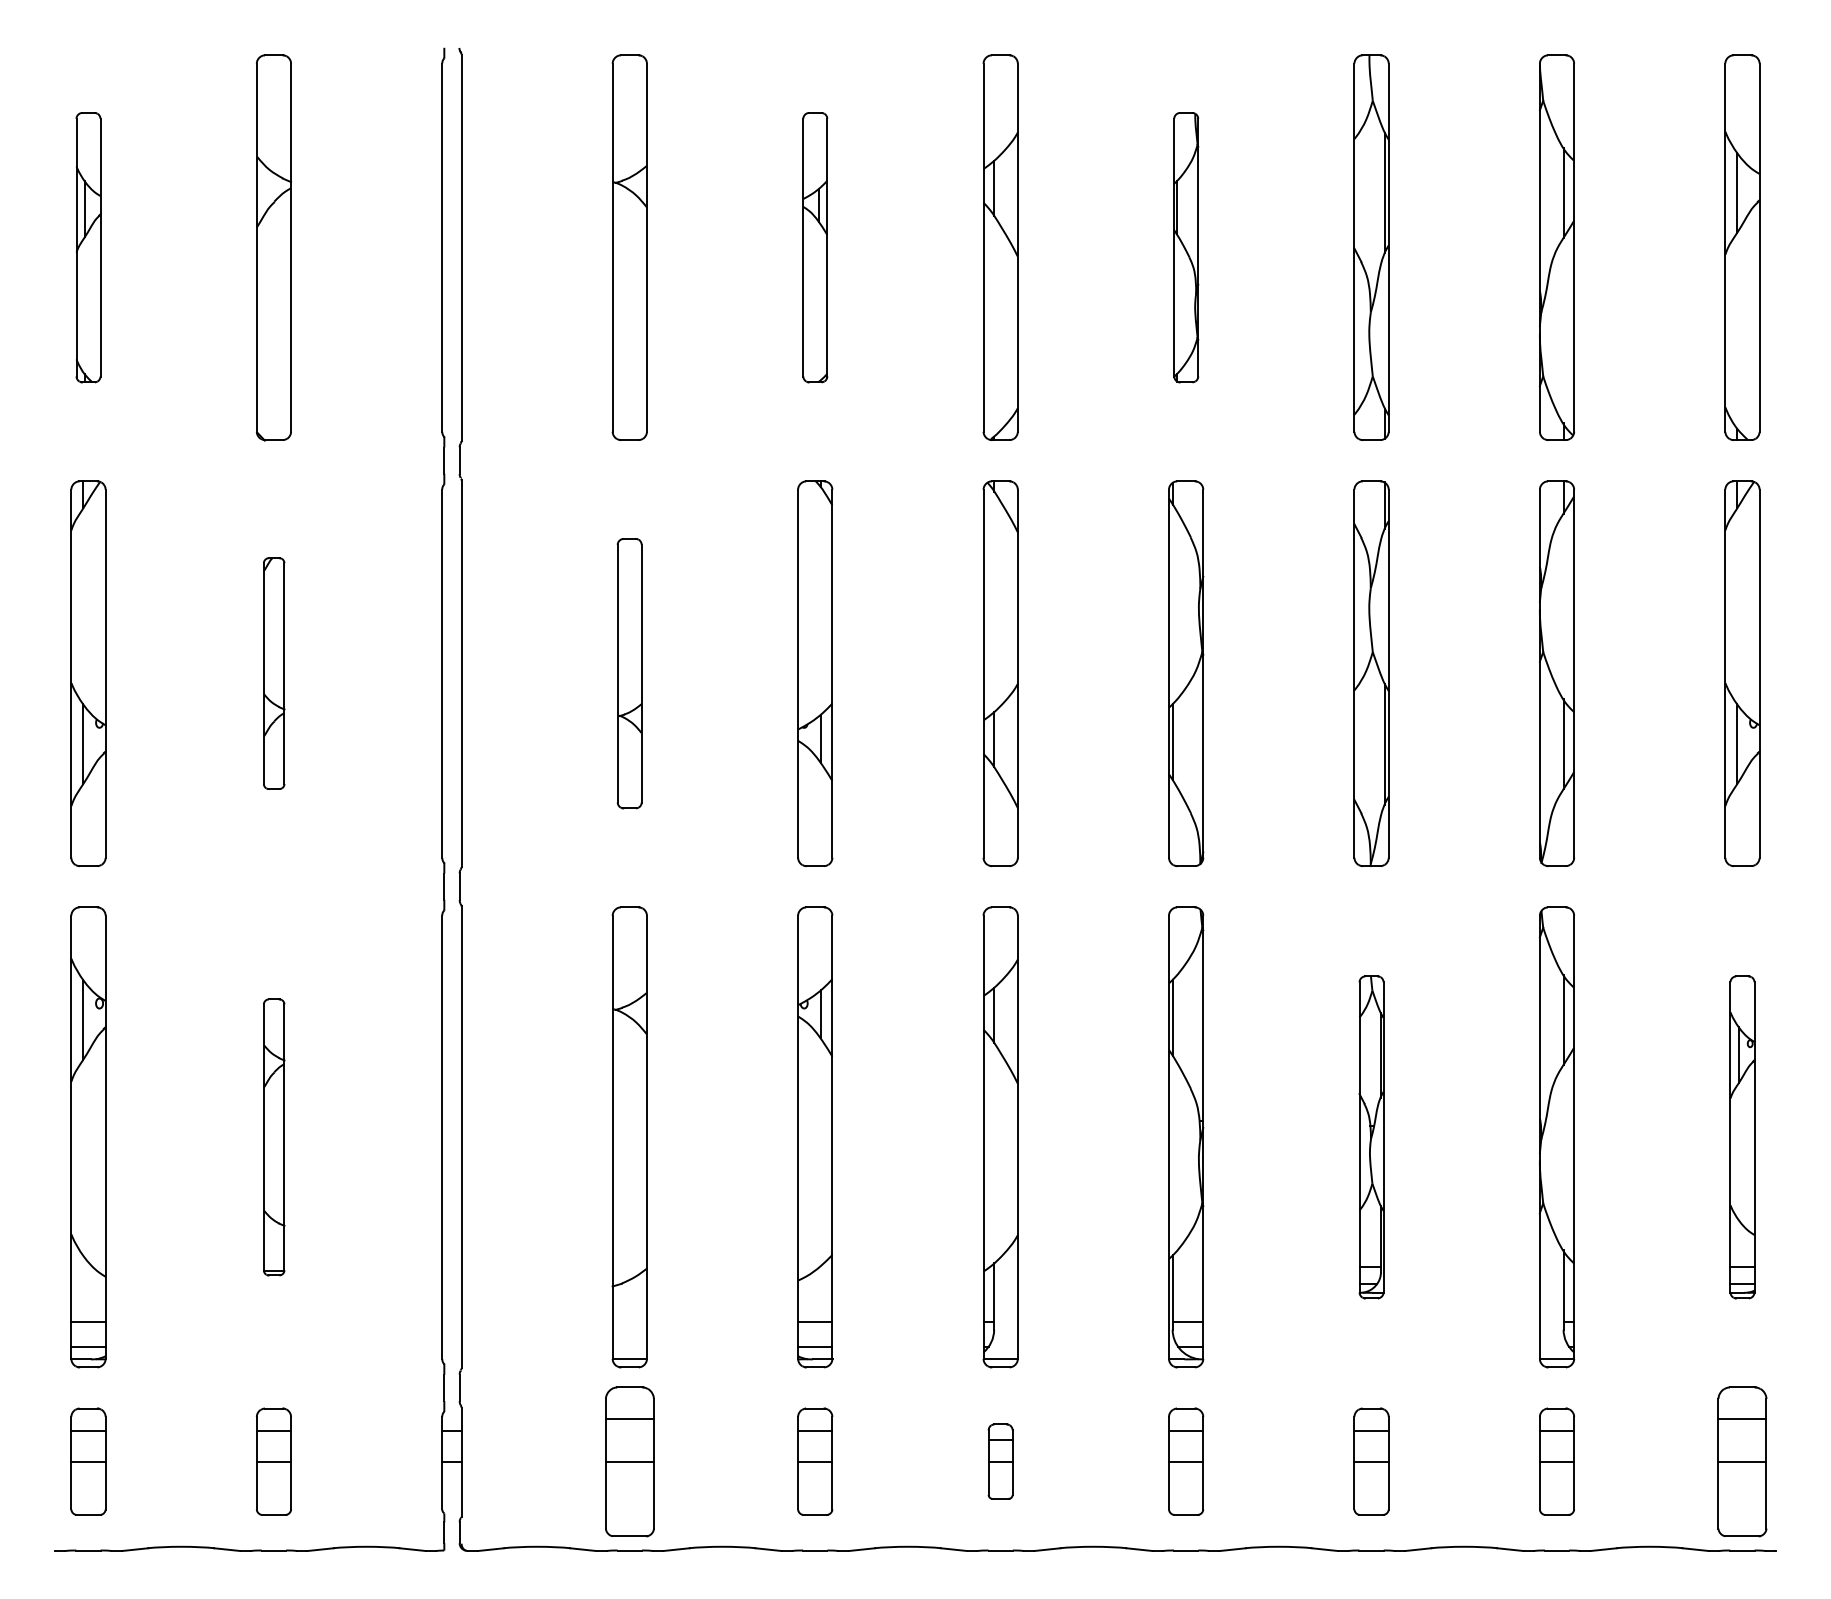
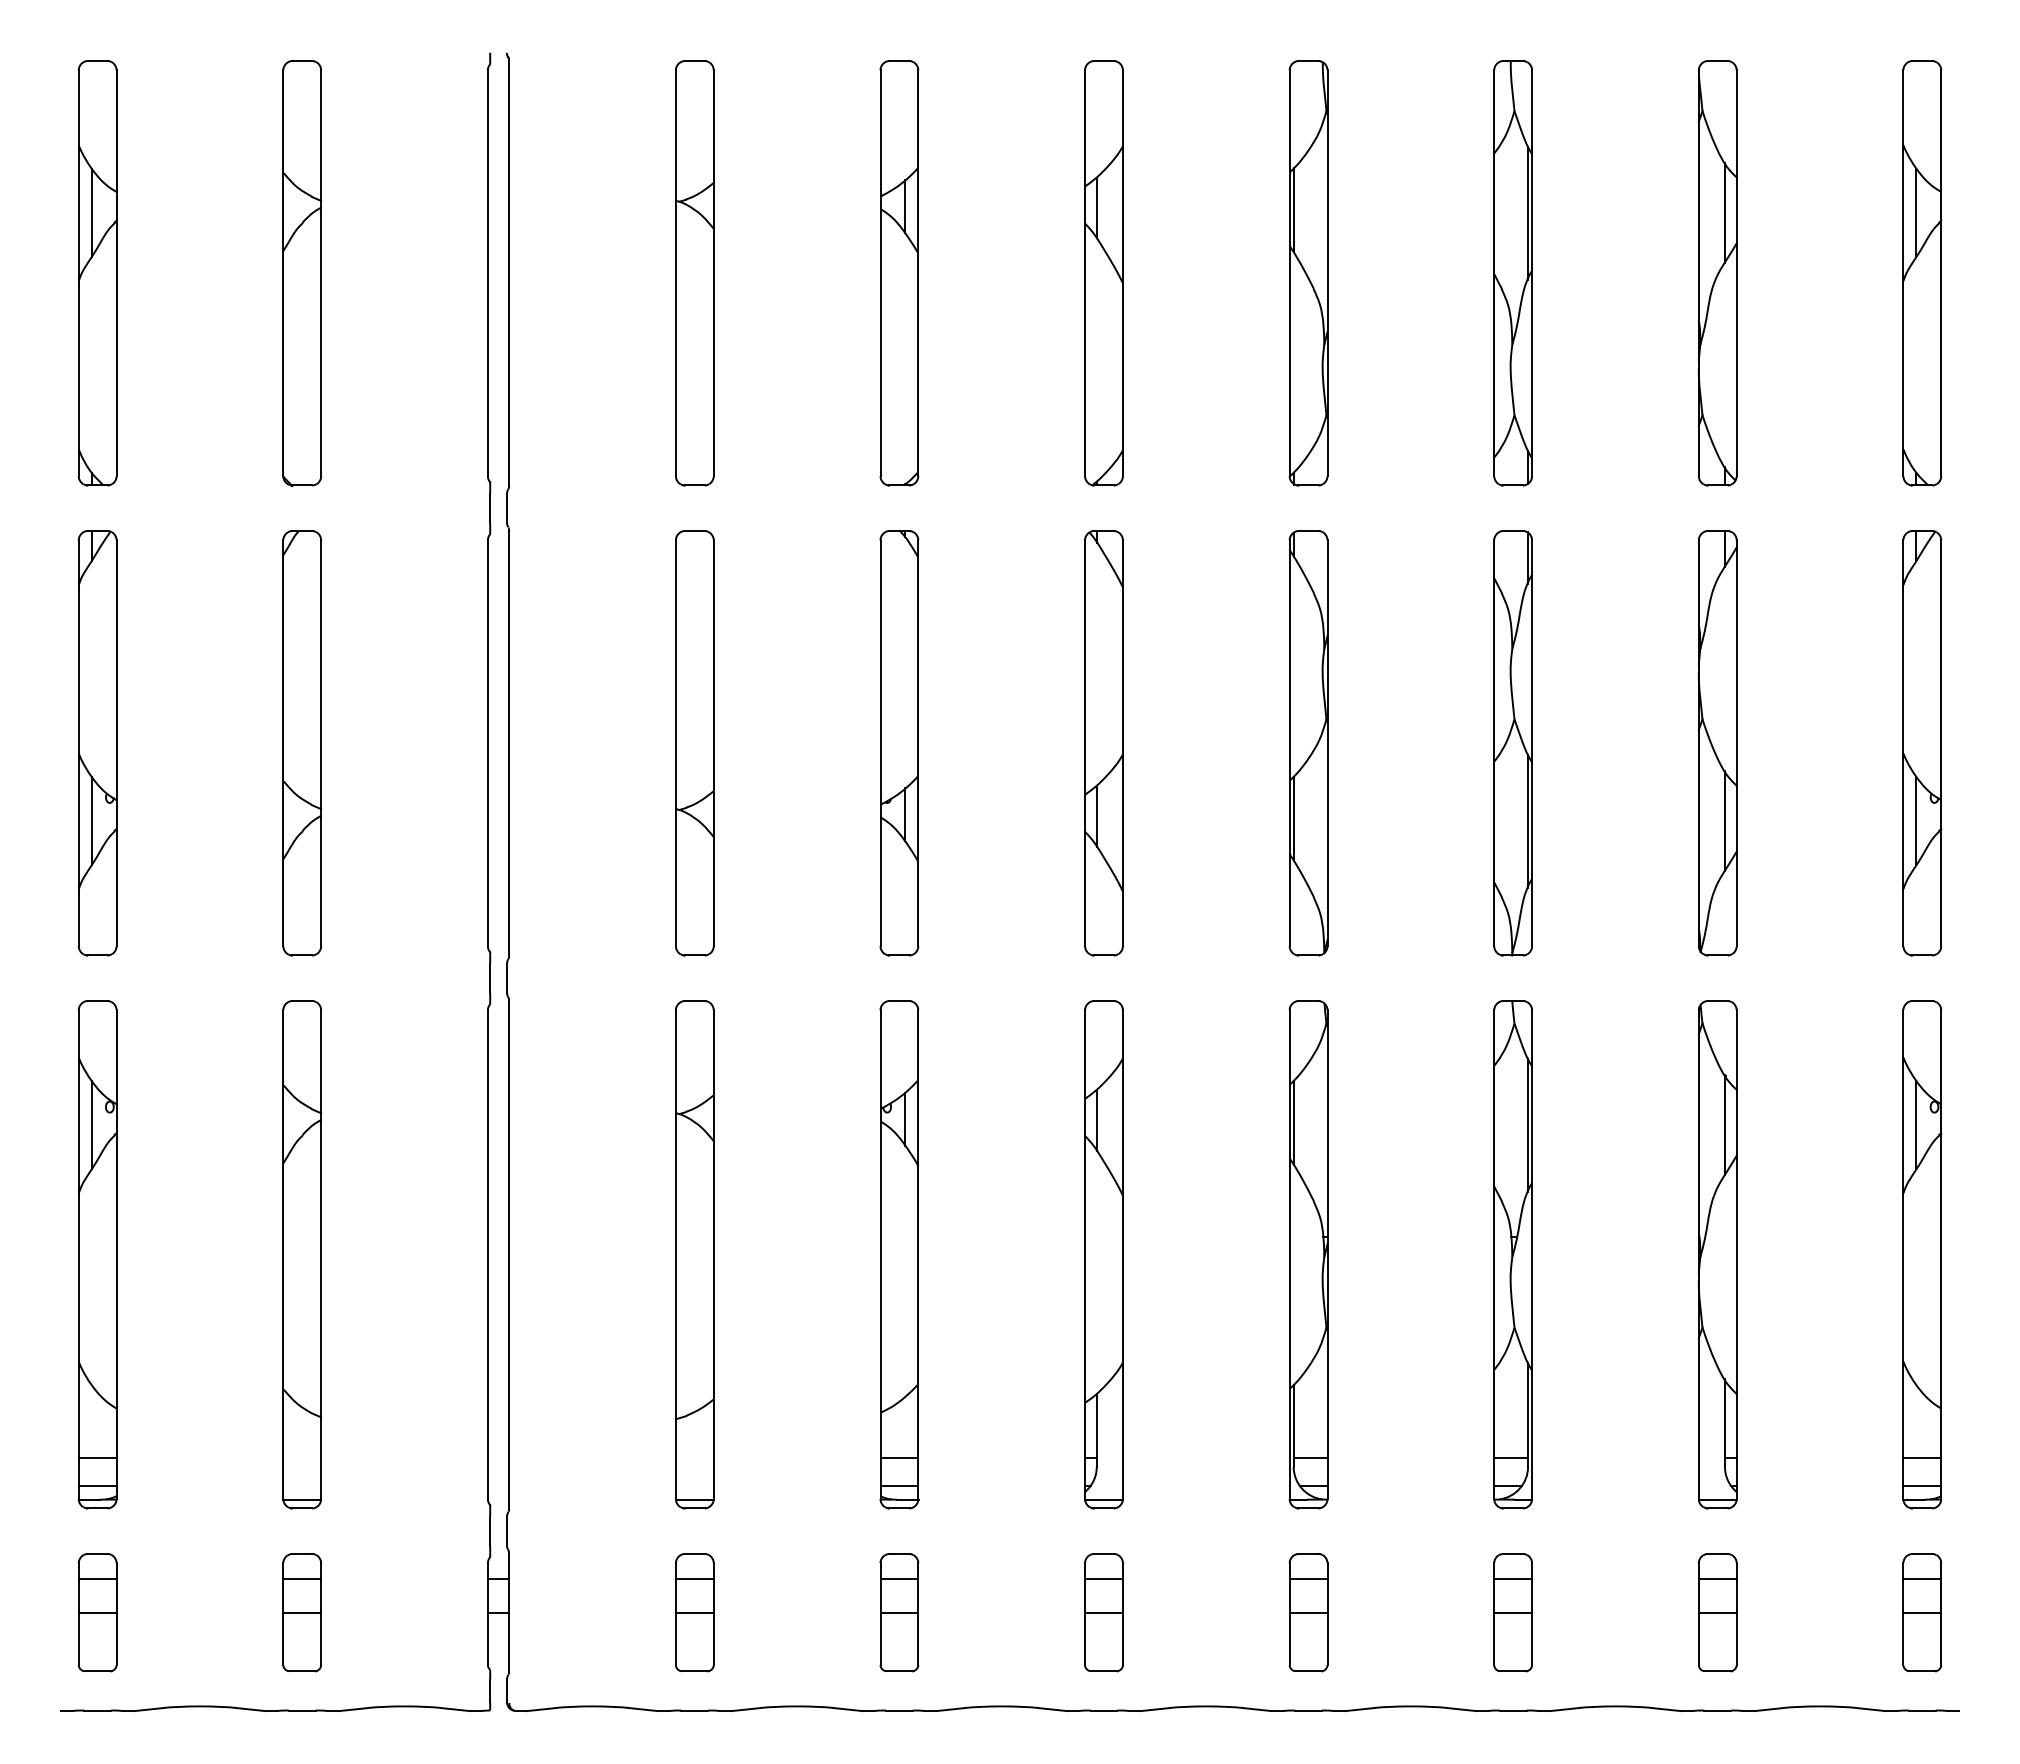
part: (88, 247) -> (97, 273), size x1.43
part: (815, 247) -> (899, 273), size x1.43
part: (1186, 247) -> (1308, 273), size x1.43
part: (274, 673) -> (302, 742), size x1.67
part: (629, 673) -> (694, 742), size x1.43
part: (274, 1137) -> (302, 1254), size x1.67
part: (1371, 1137) -> (1513, 1254), size x1.43
part: (1742, 1137) -> (1922, 1254), size x1.43
part: (629, 1461) -> (694, 1612), size x0.71
part: (1000, 1461) -> (1103, 1612), size x1.43
part: (1742, 1461) -> (1922, 1612), size x0.71

